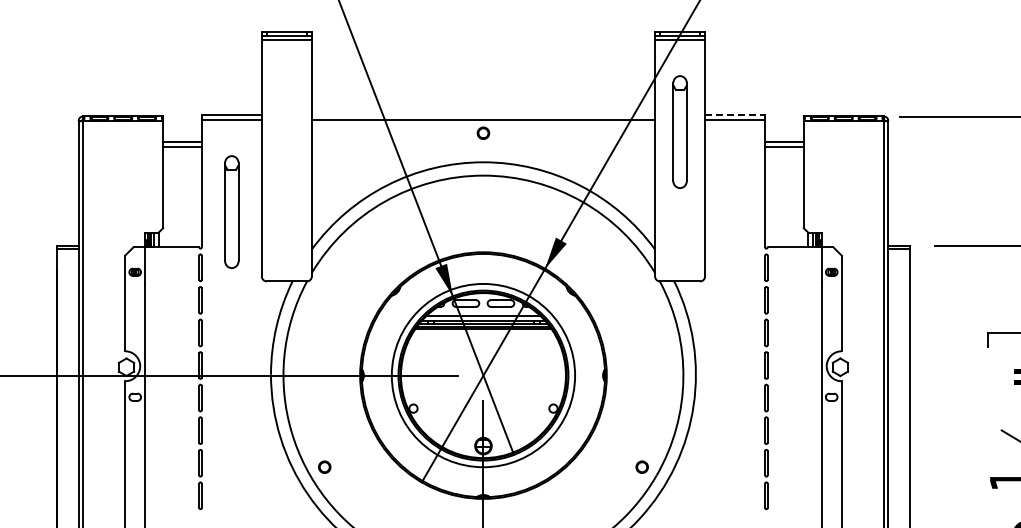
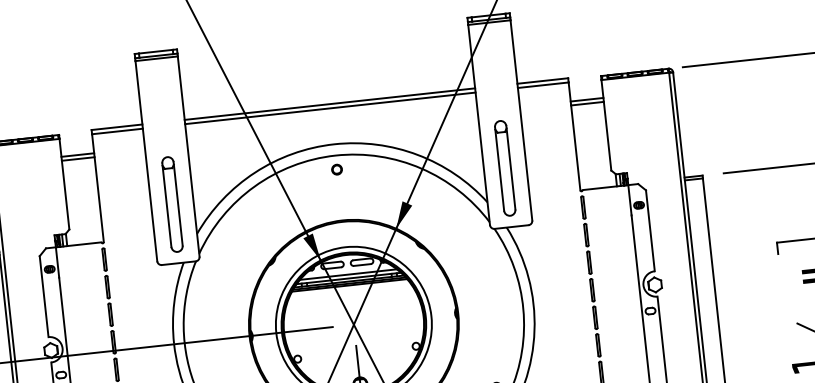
line: (483, 114) -> (329, 103), added
line: (735, 114) -> (543, 80), dashed -> solid
part: (679, 131) -> (504, 167), moved
part: (483, 132) -> (337, 169), moved
part: (231, 211) -> (172, 204), moved

